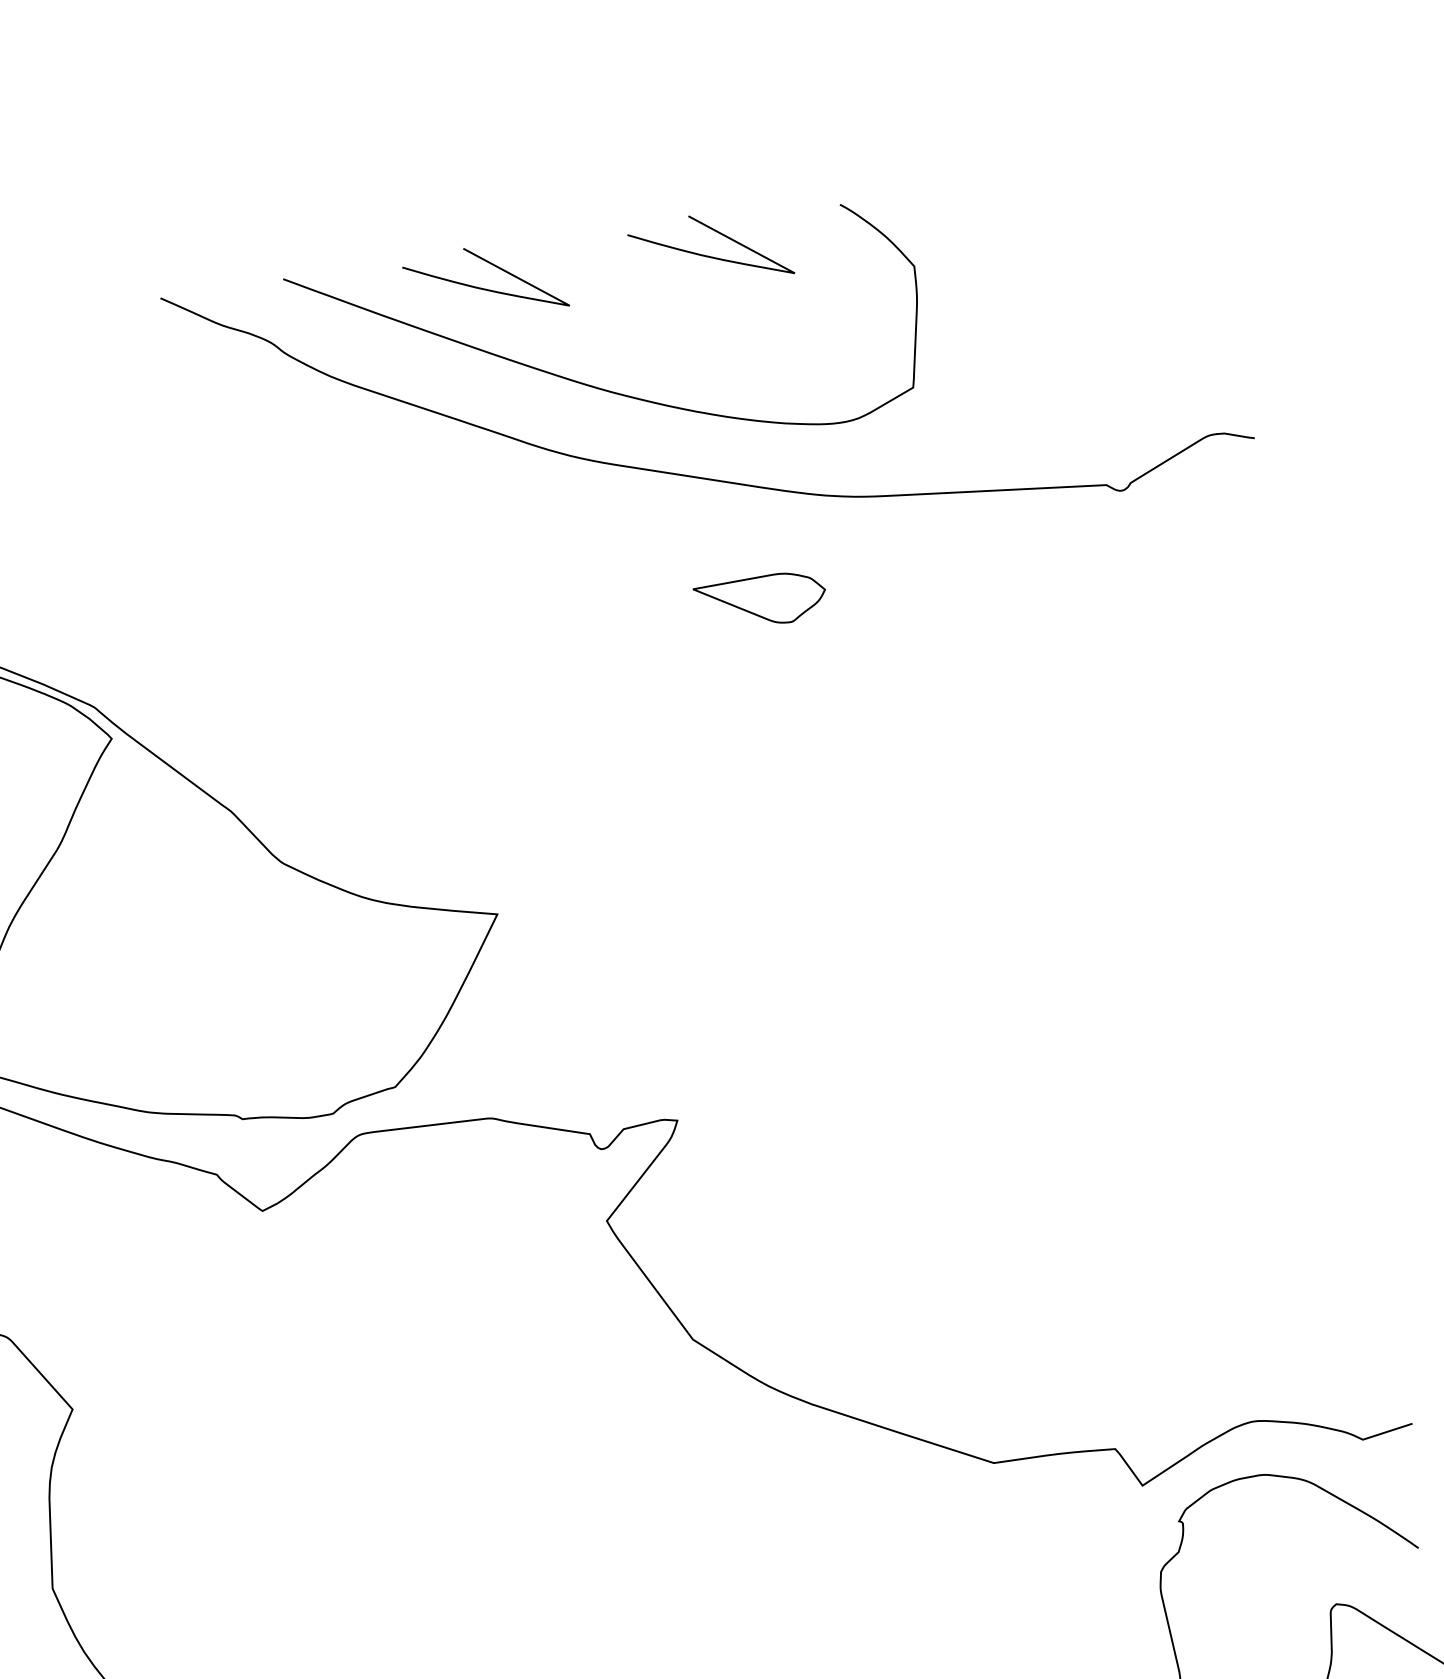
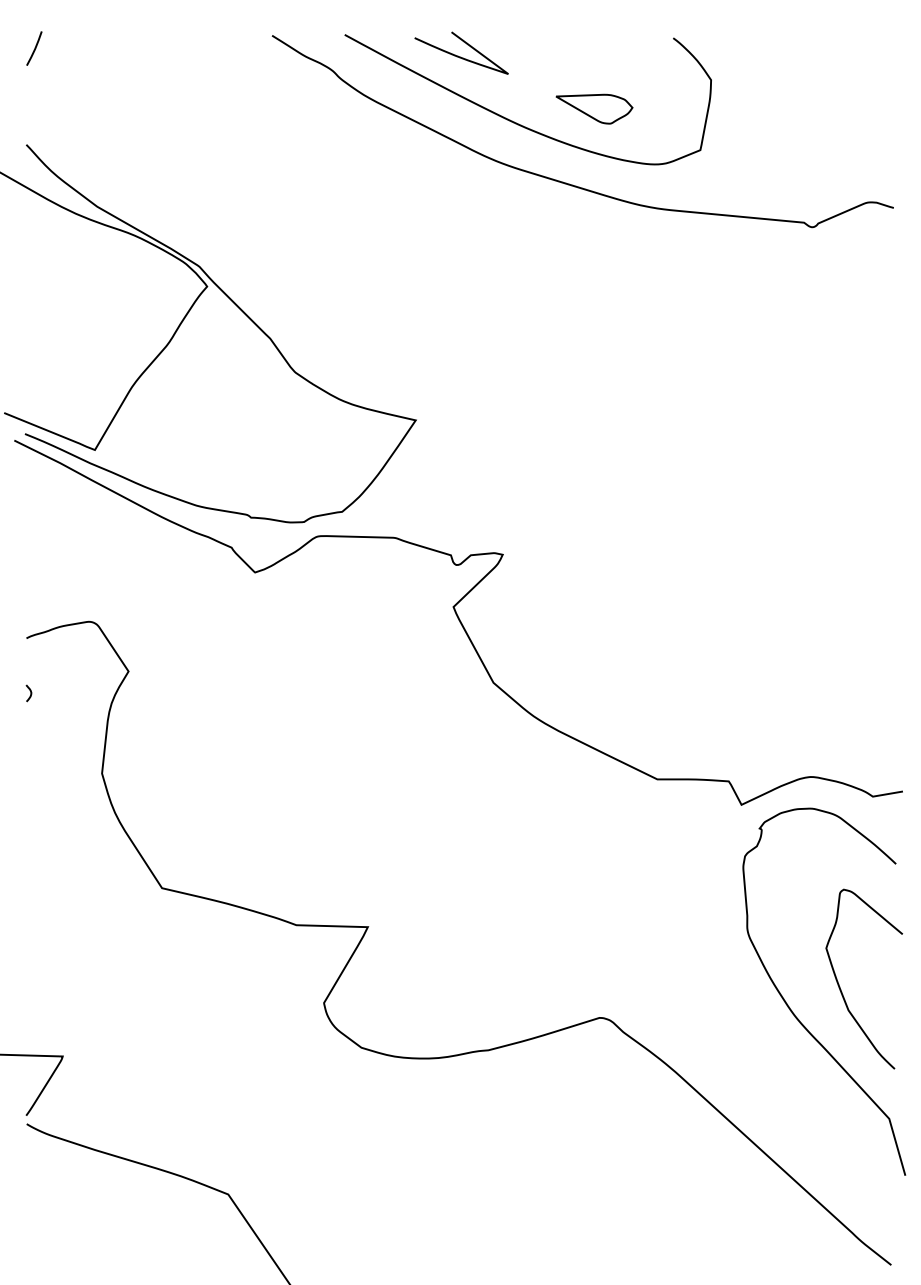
curve: (709, 255) -> (593, 56), removed
part: (760, 600) -> (594, 108), moved

